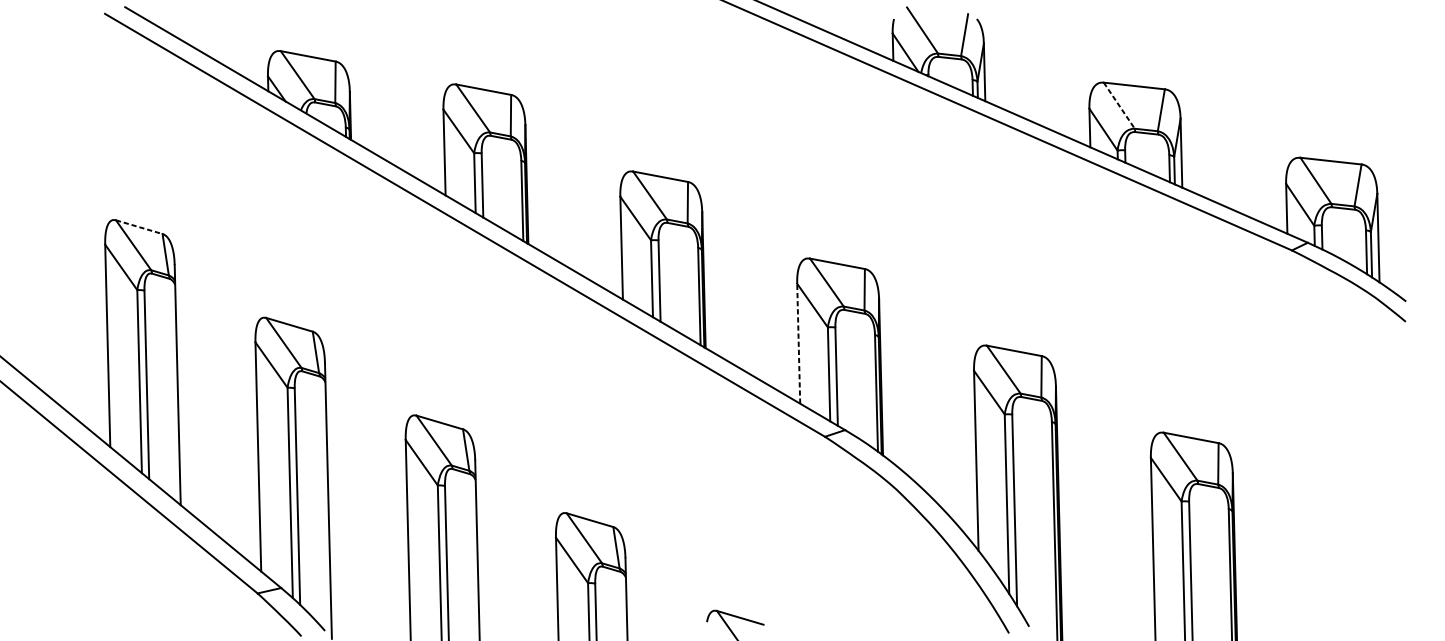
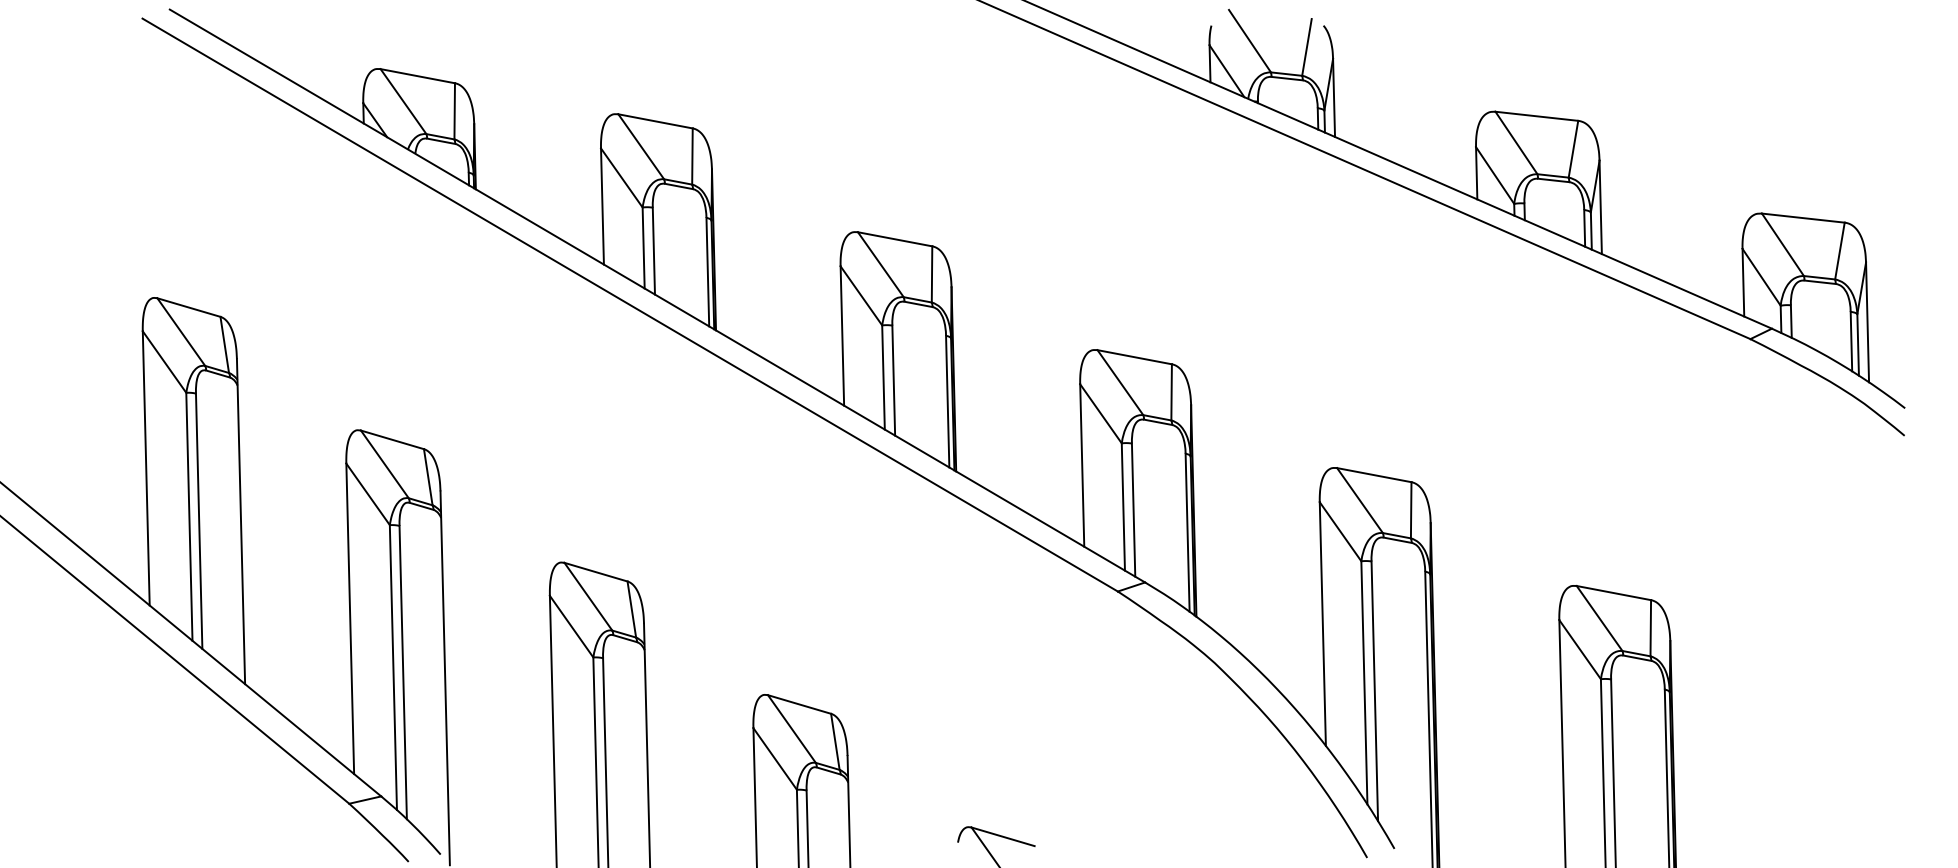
line: (1119, 106) -> (1516, 143), dashed -> solid
line: (138, 227) -> (188, 307), dashed -> solid
line: (798, 343) -> (1082, 464), dashed -> solid

